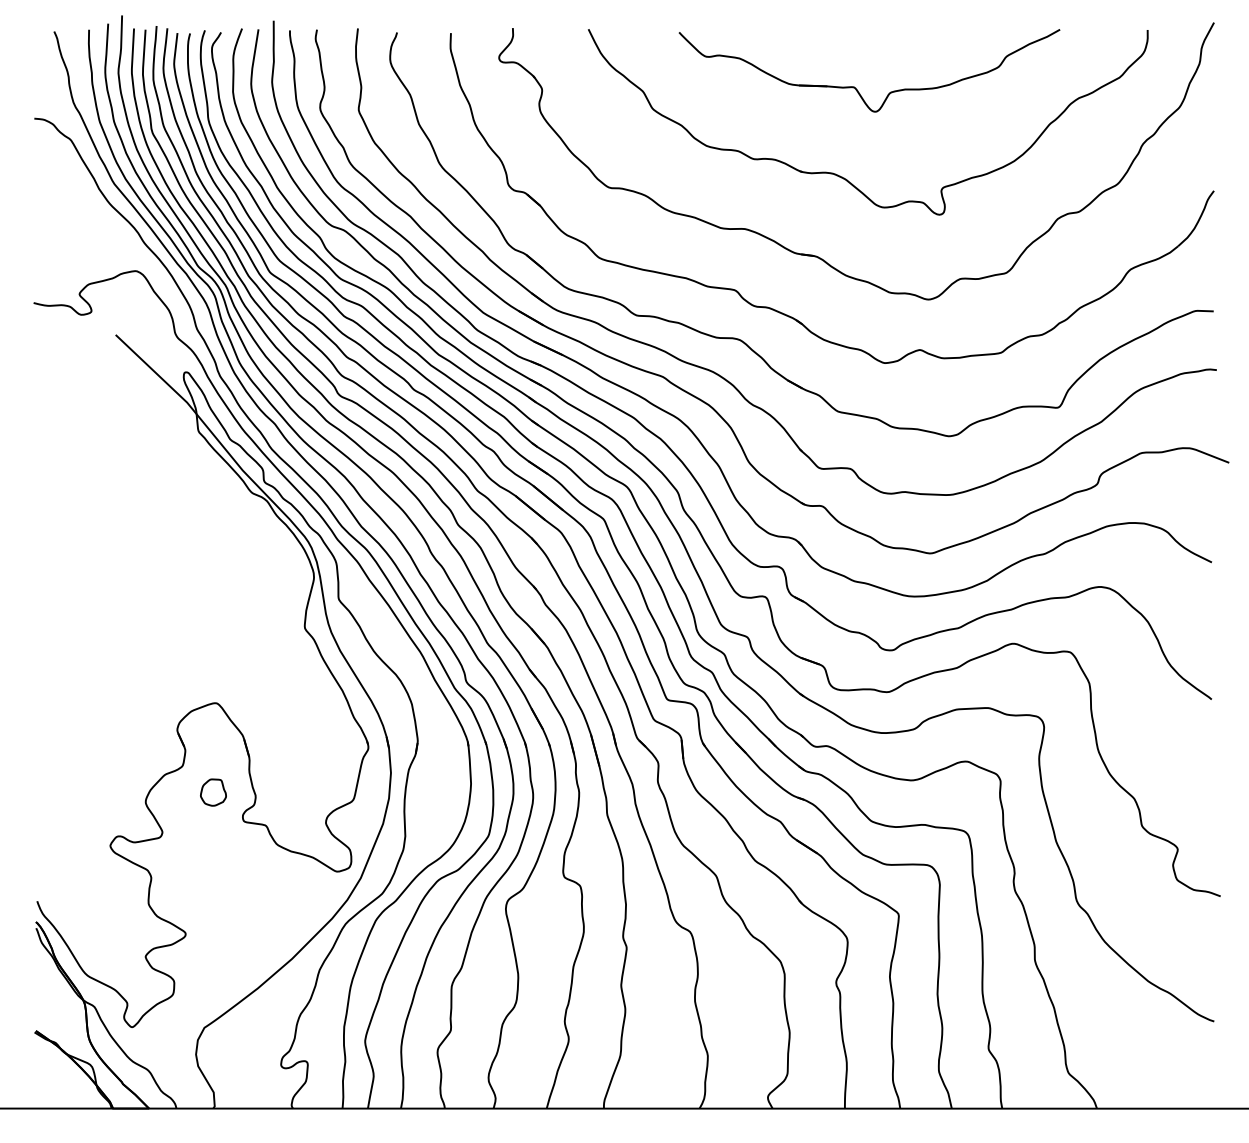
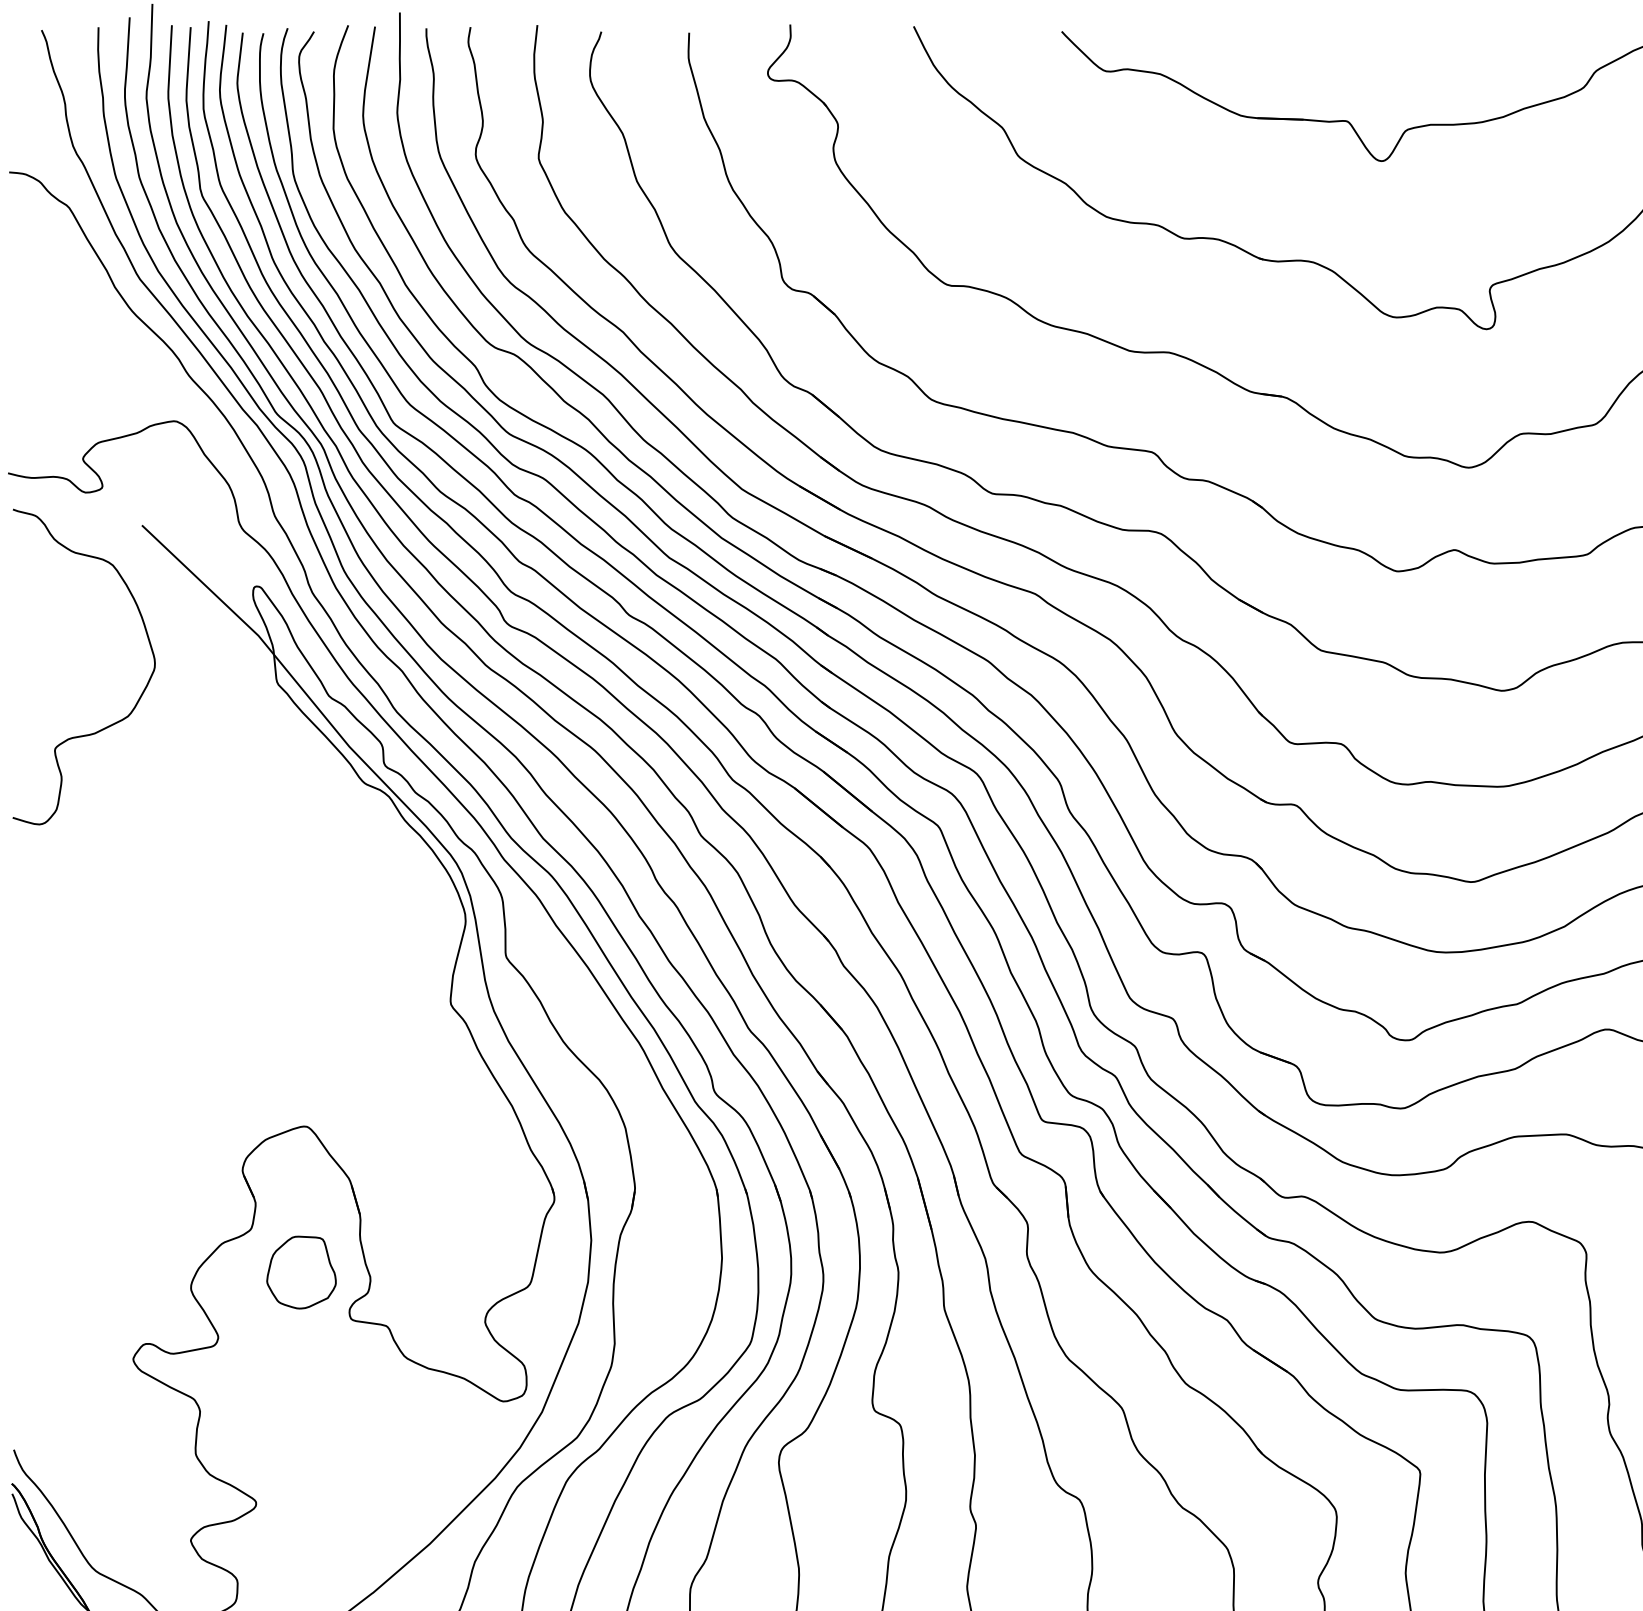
curve: (114, 438) -> (139, 694), added
part: (213, 792) -> (301, 1272), size x1.67

